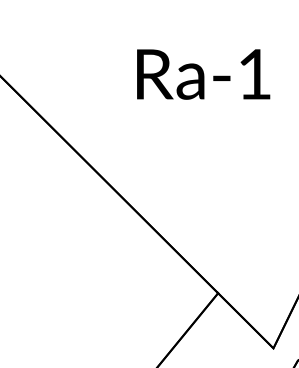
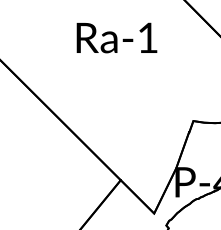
text: (202, 73) -> (116, 37), moved

